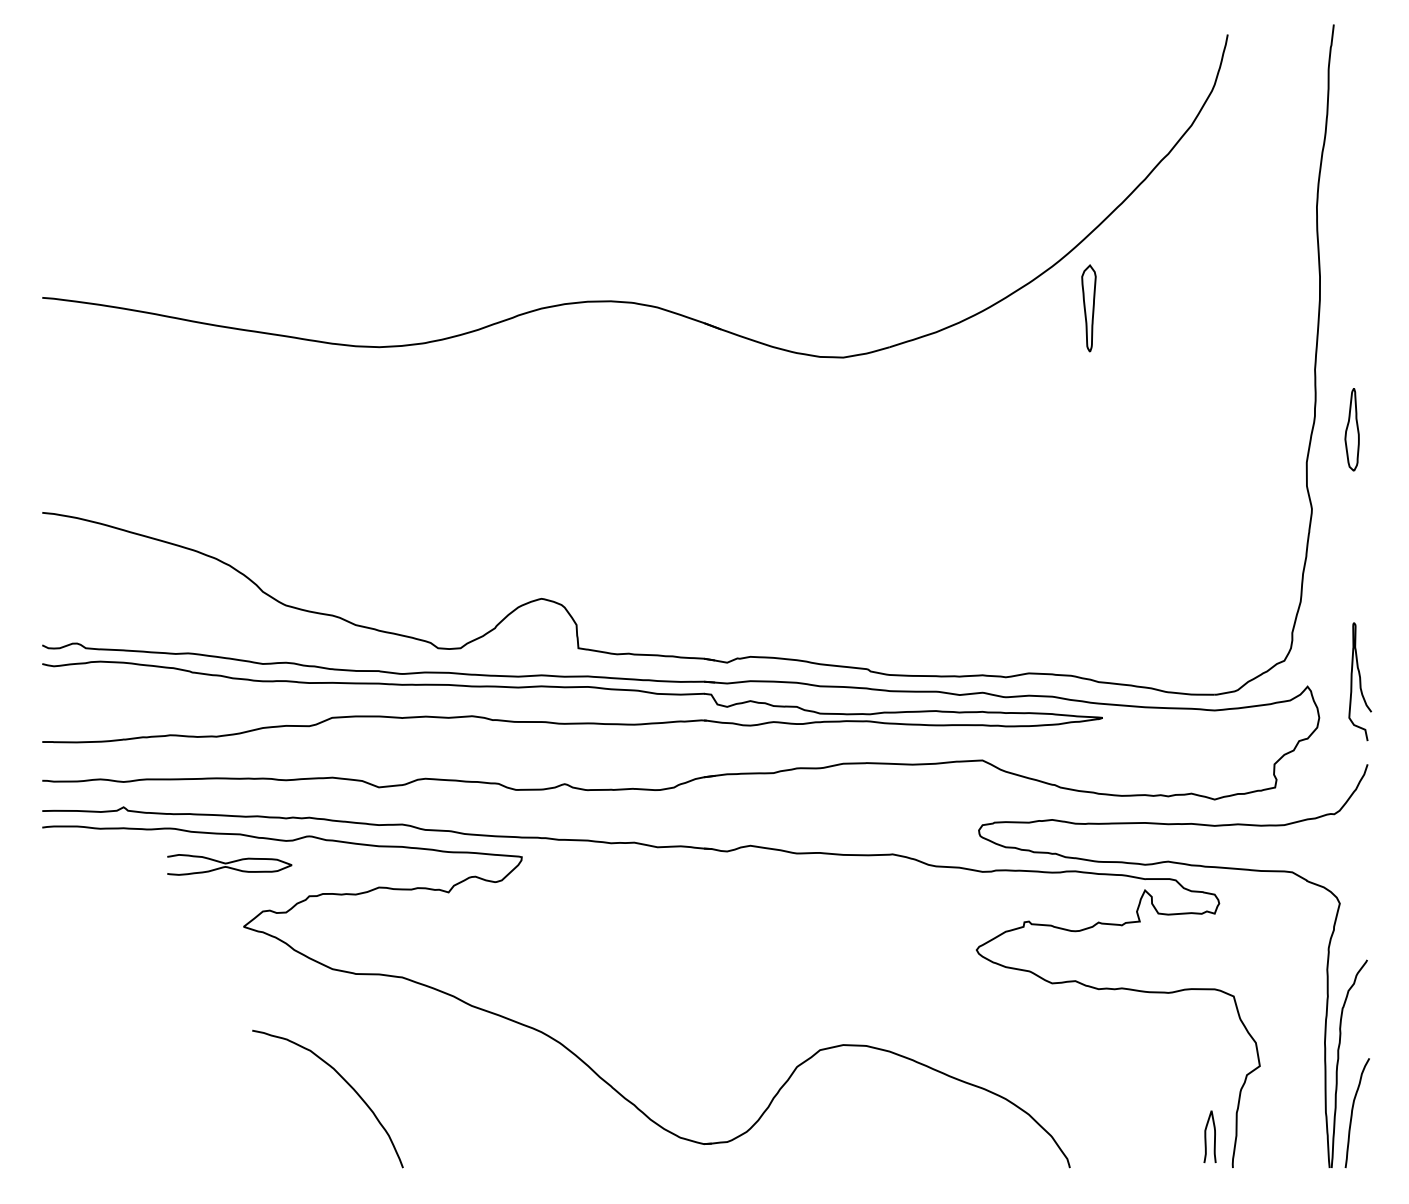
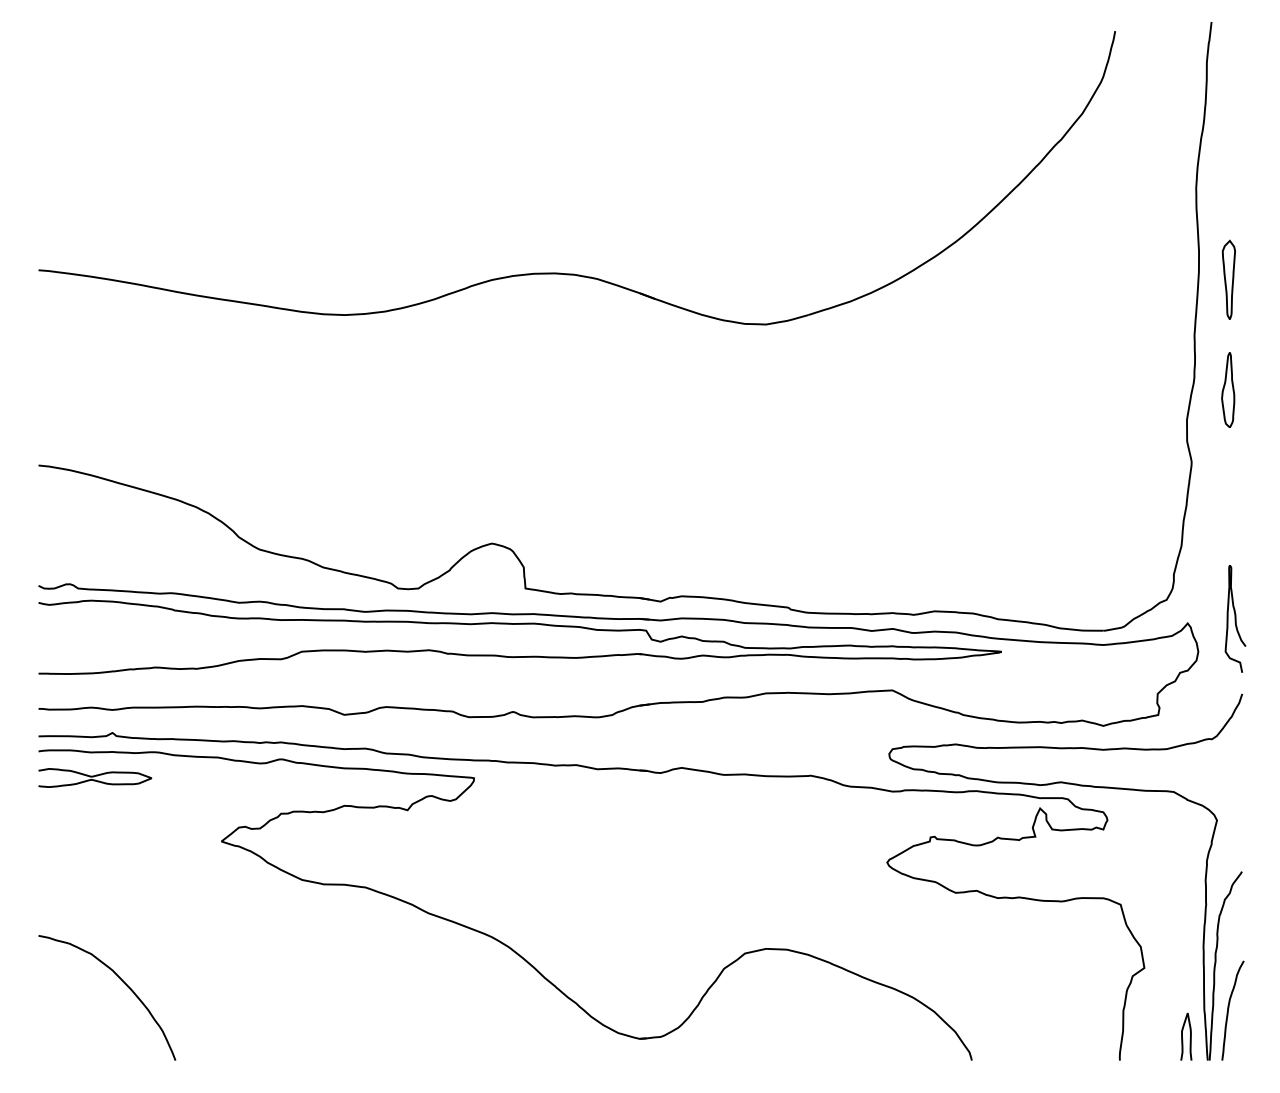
part: (1088, 308) -> (1228, 279), moved
curve: (229, 863) -> (95, 776), moved
curve: (344, 1081) -> (122, 981), moved
curve: (1206, 1136) -> (1183, 1036), moved

